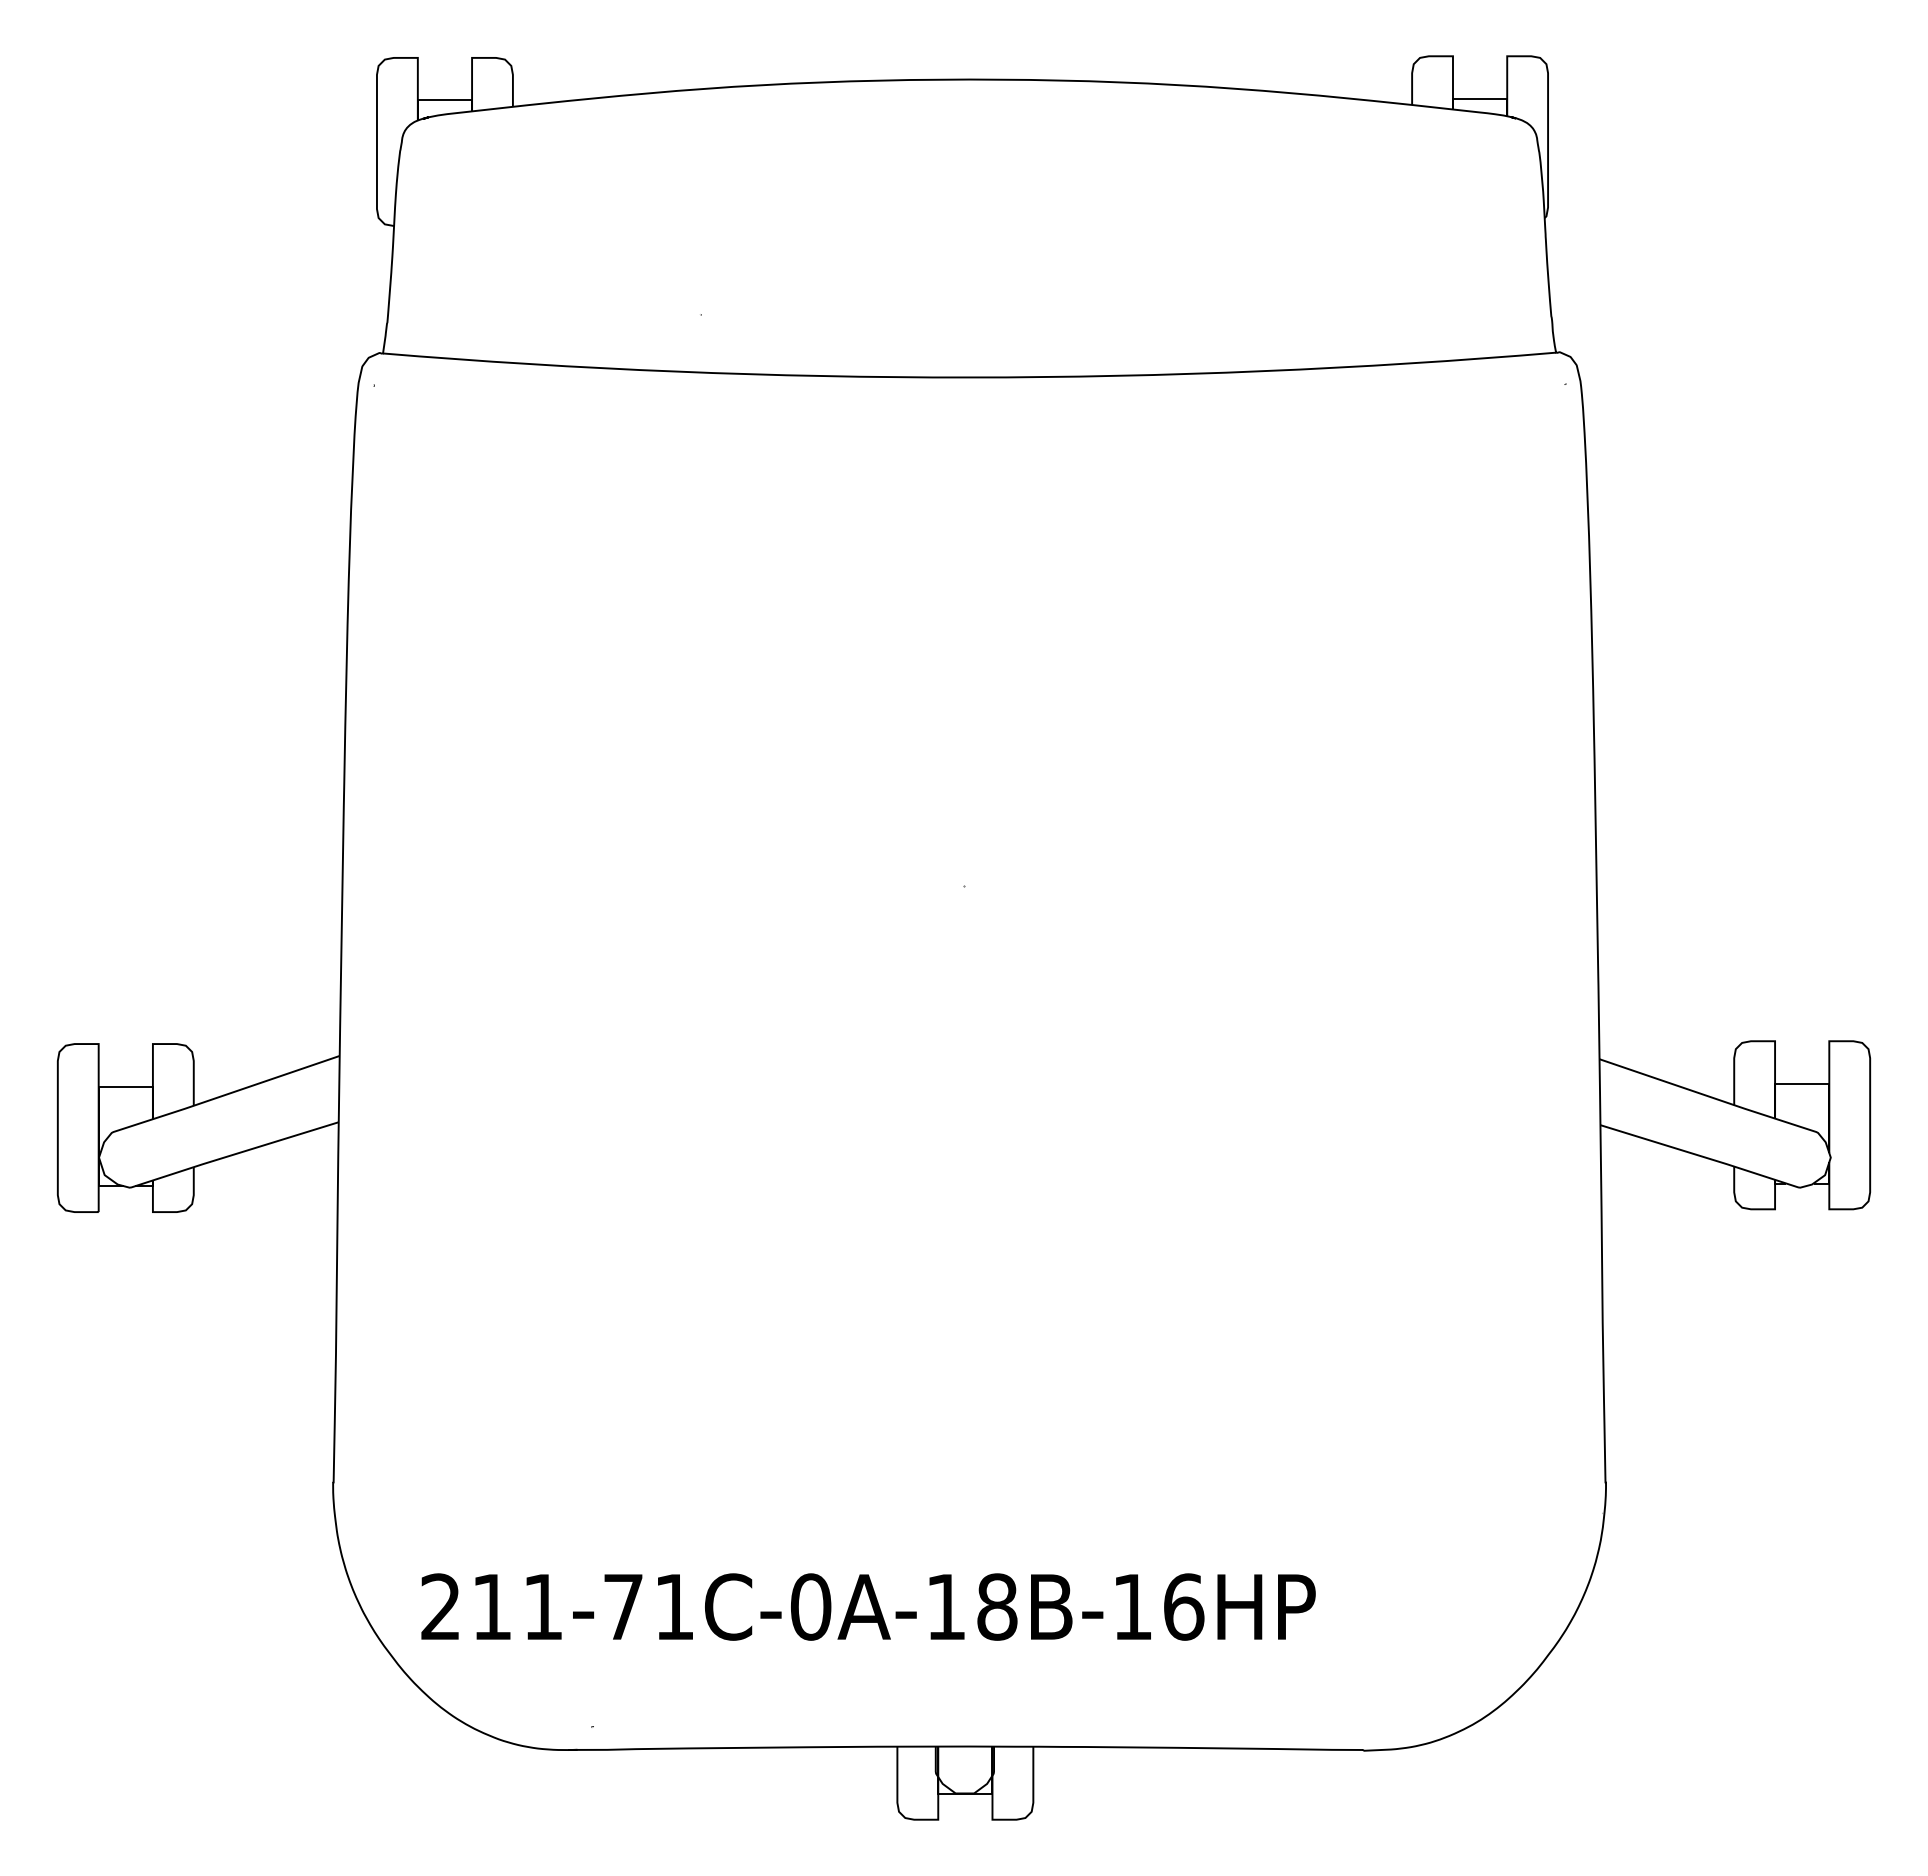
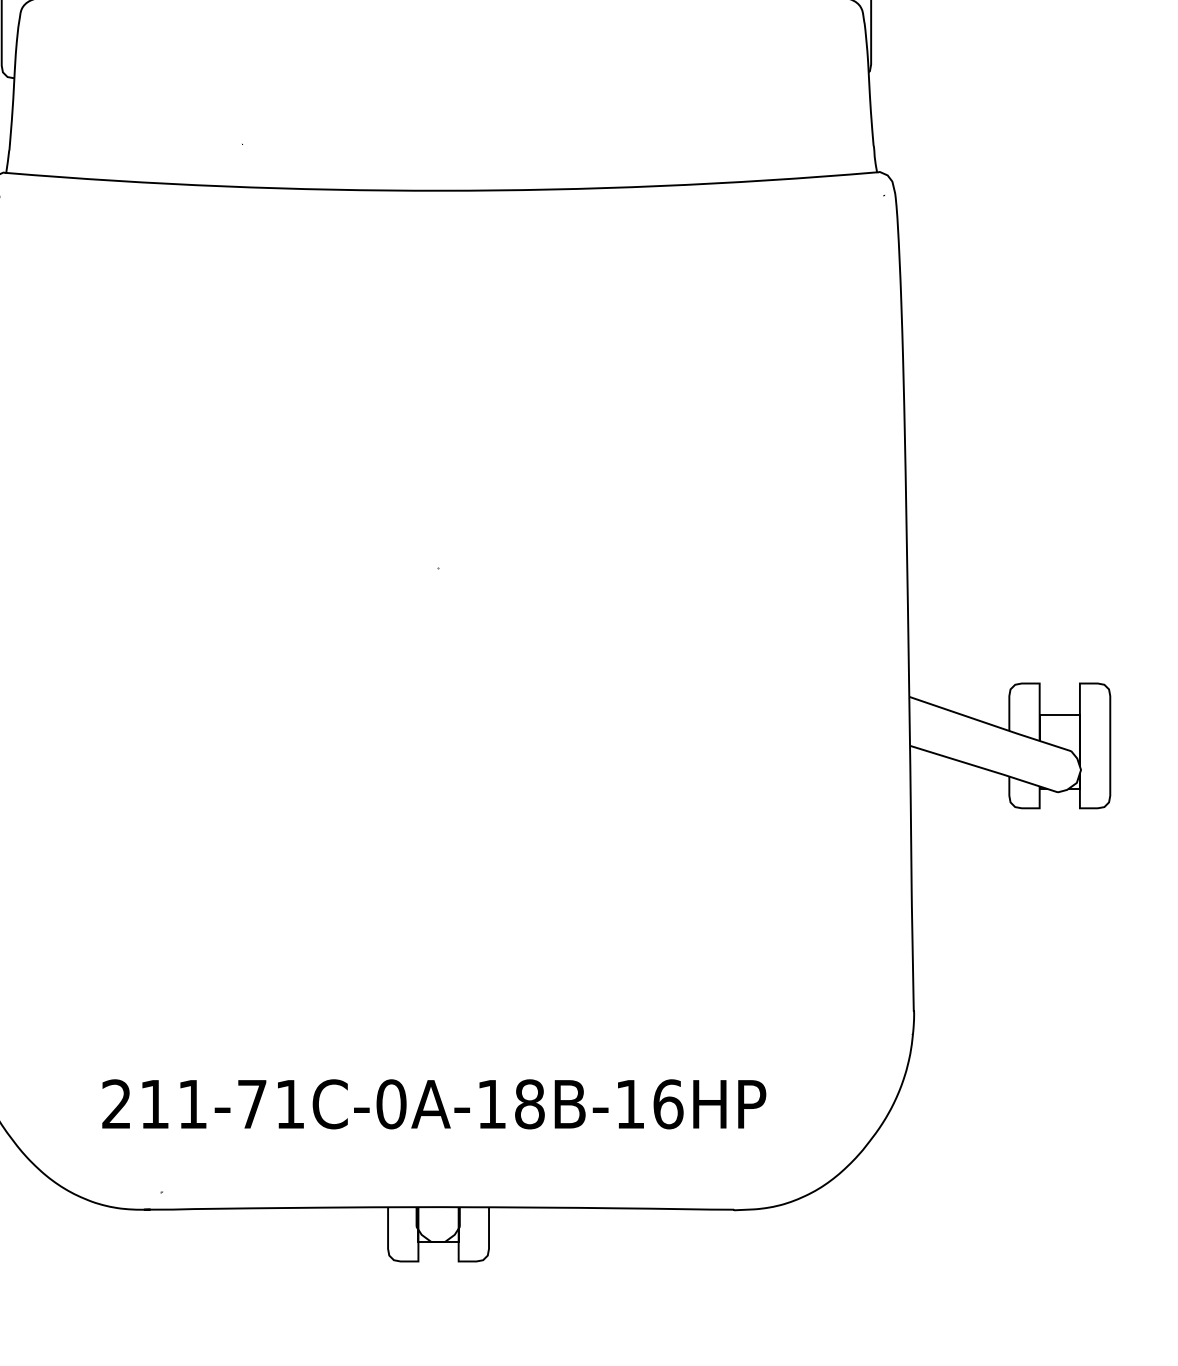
text: (868, 1606) -> (434, 1103), moved

